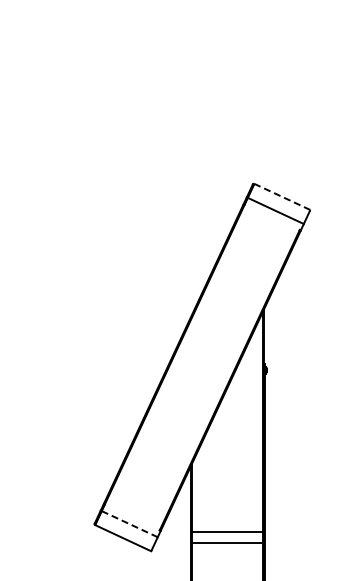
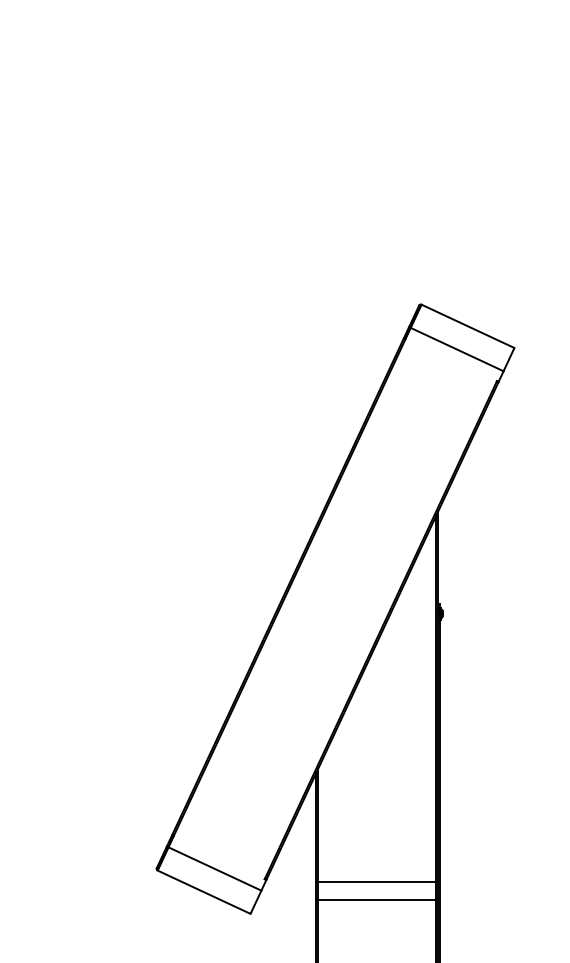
line: (282, 196) -> (468, 325), dashed -> solid
line: (129, 524) -> (214, 869), dashed -> solid

